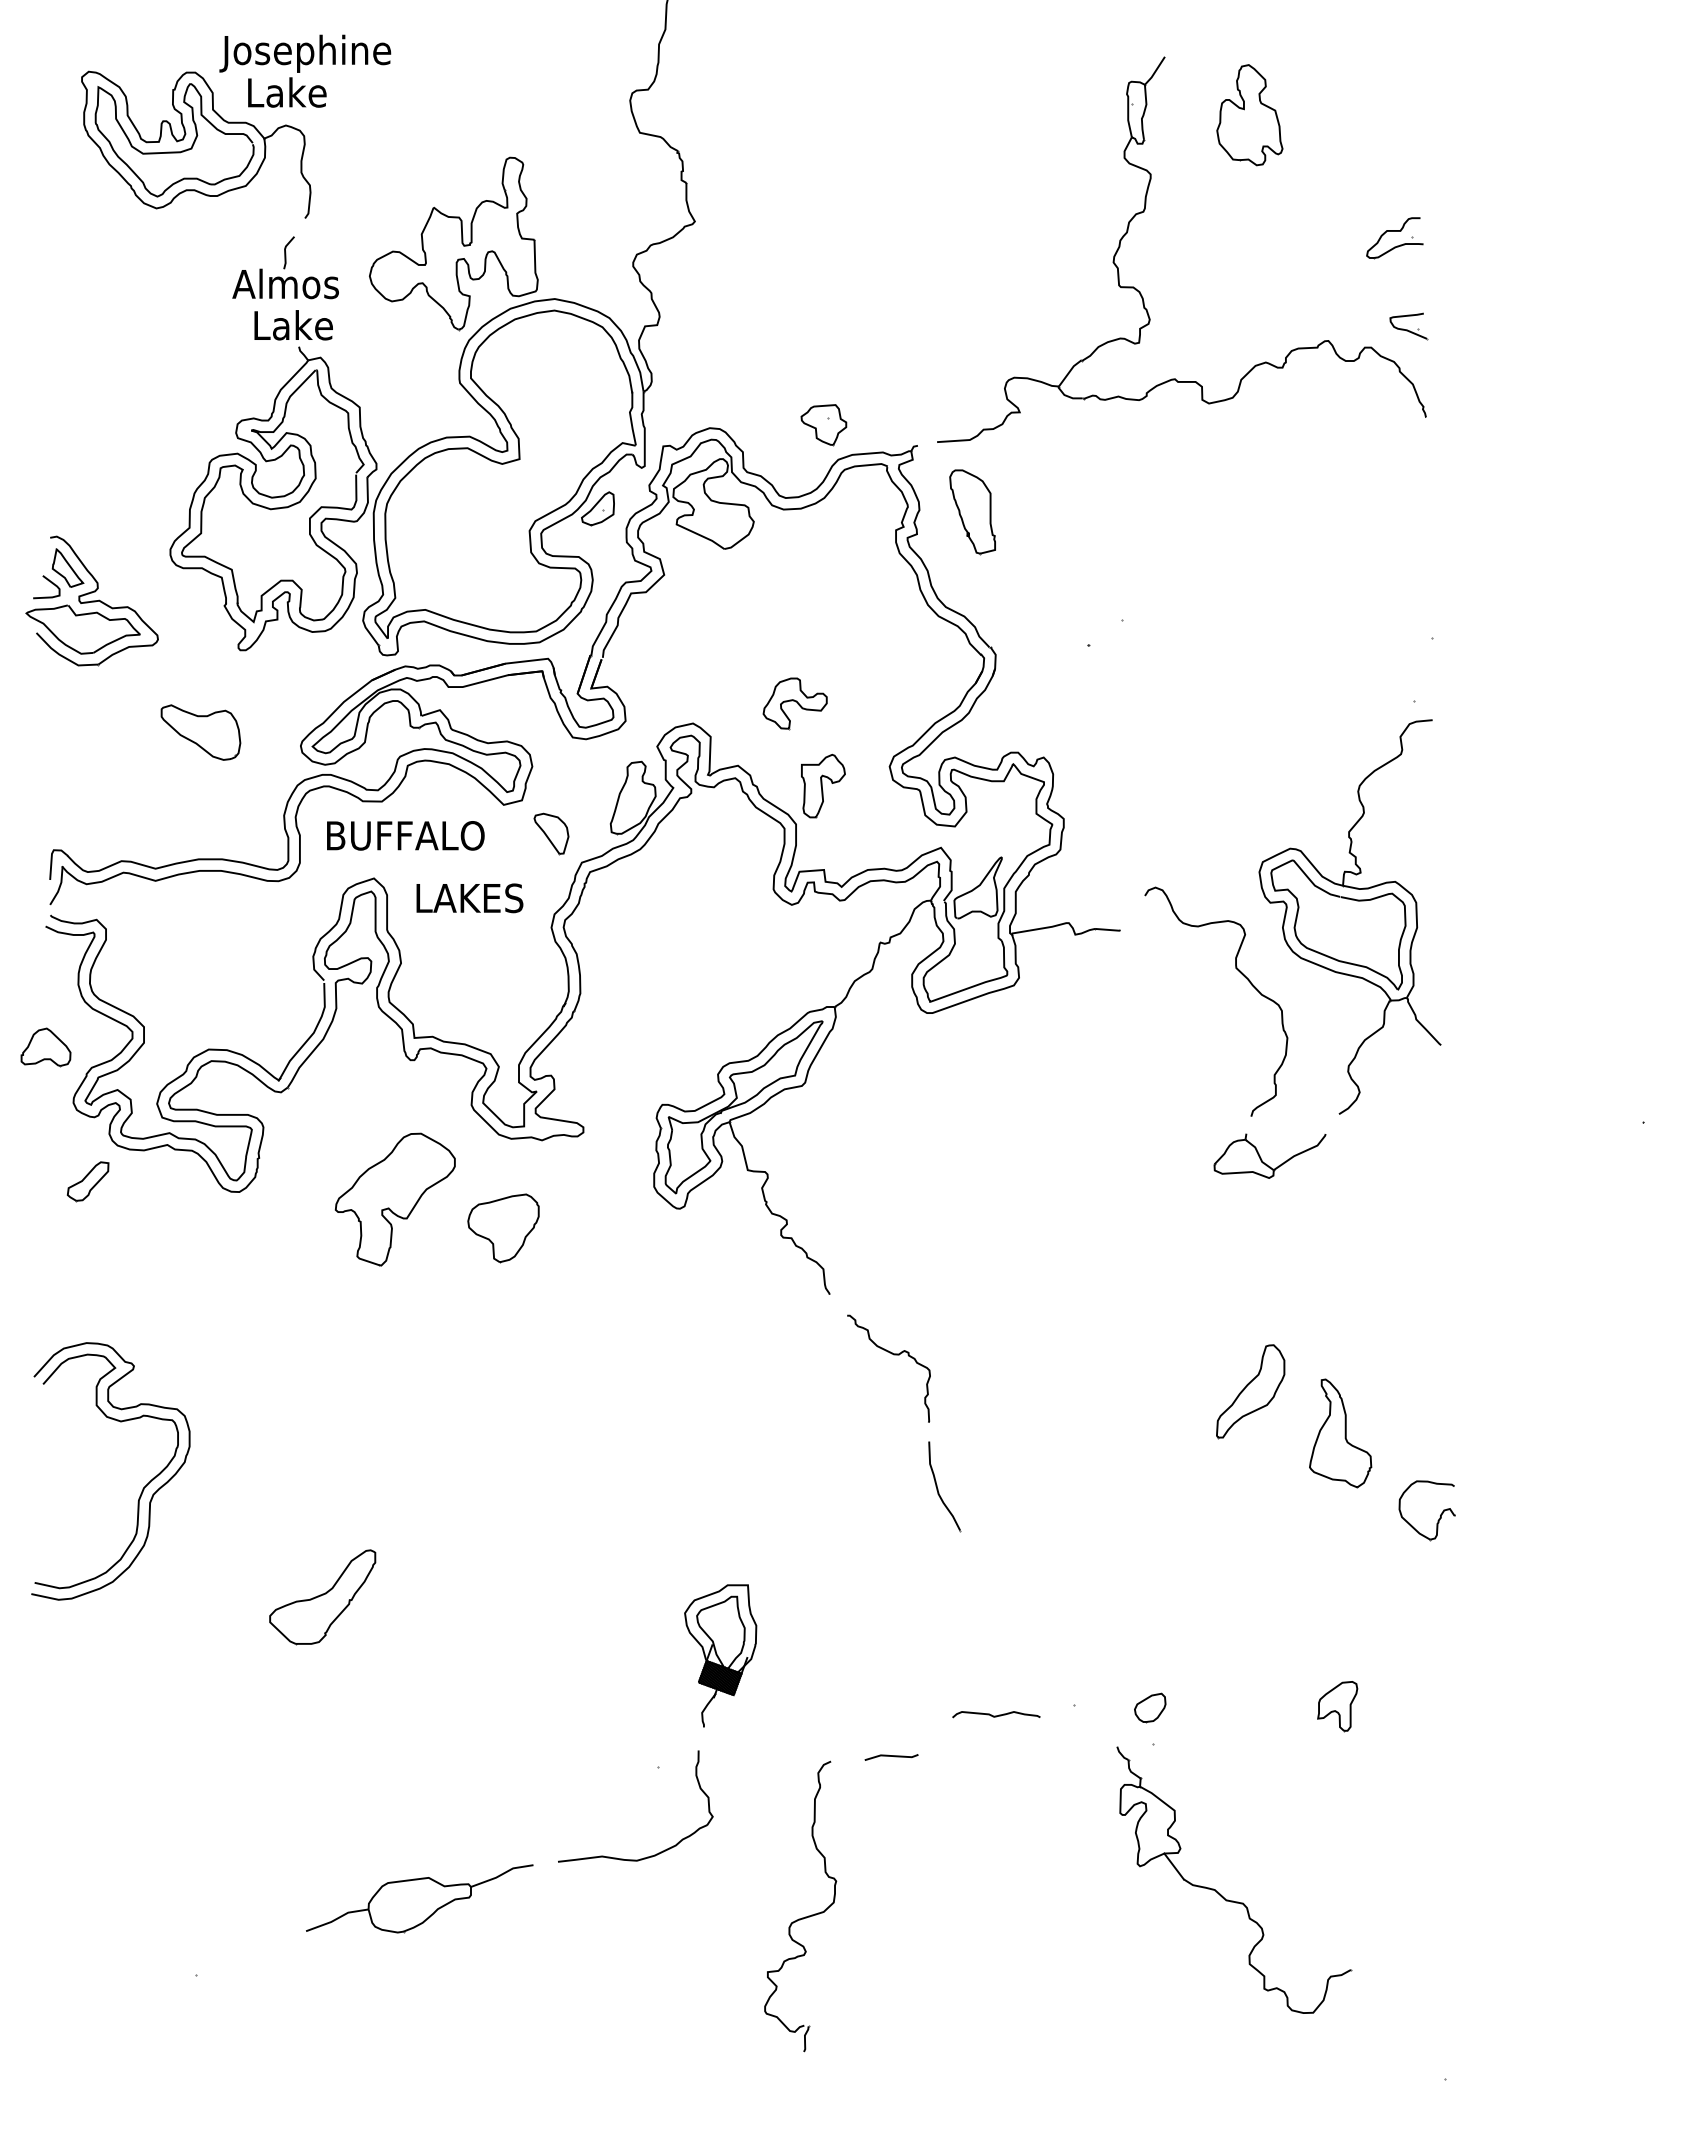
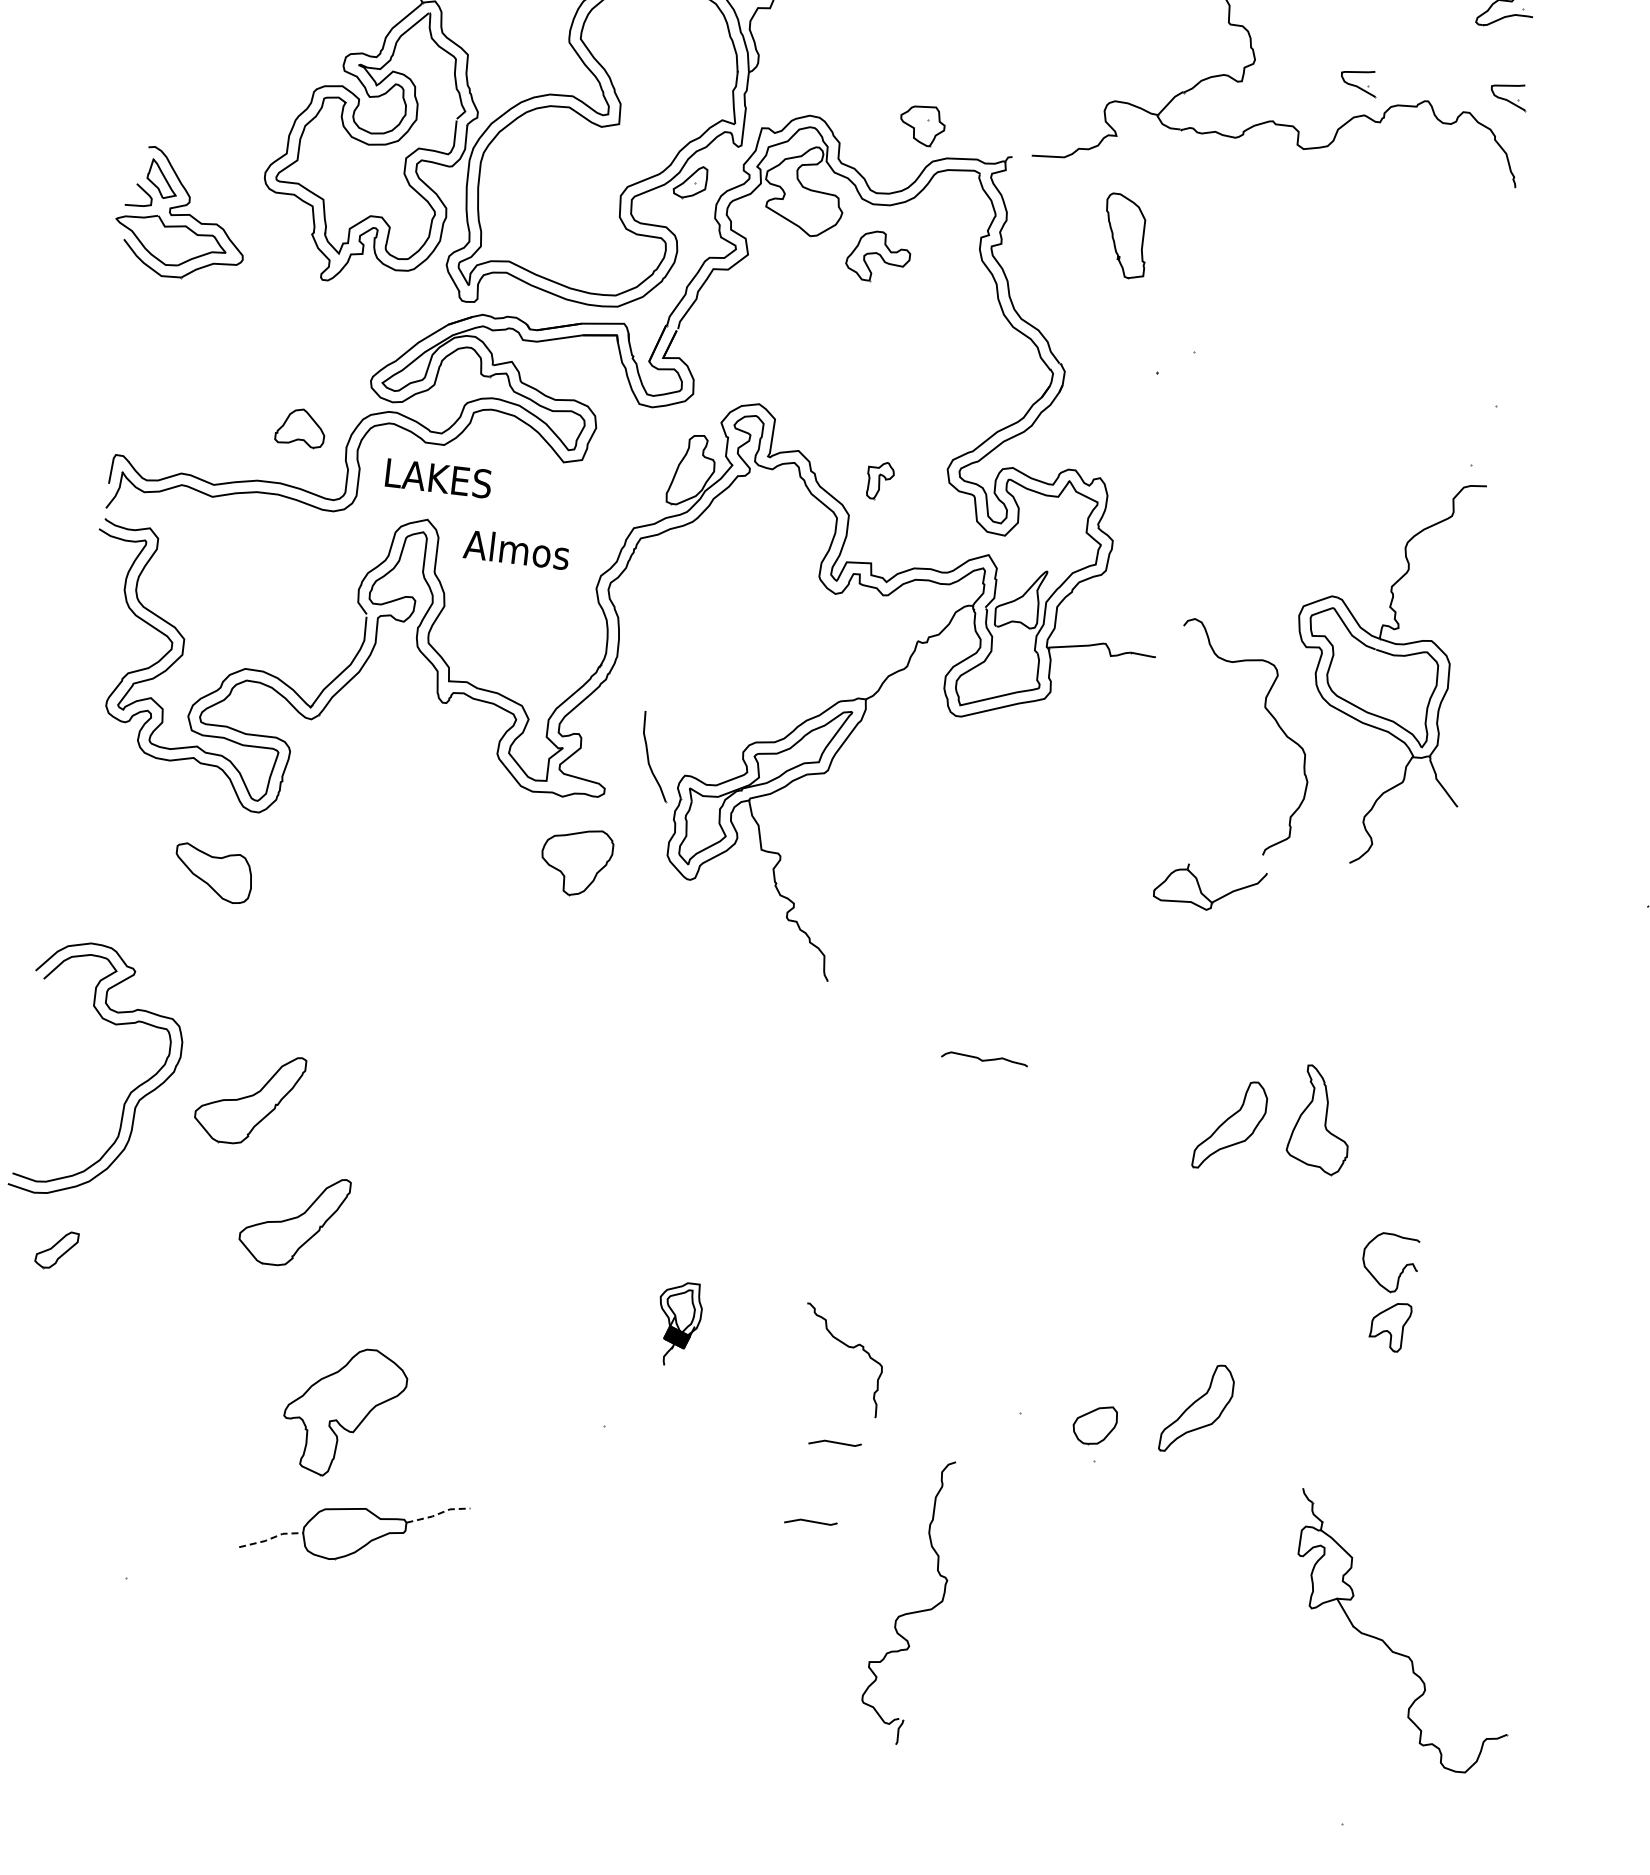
part: (1256, 330) -> (1358, 82), added
part: (972, 512) -> (1125, 236), moved
part: (794, 703) -> (877, 256), moved
part: (200, 732) -> (213, 873), moved
part: (823, 785) -> (880, 480), size x0.6
part: (551, 833) -> (607, 496), removed
text: (407, 835) -> (465, 481), BUFFALO -> LAKES
text: (468, 897) -> (518, 549), LAKES -> Almos
part: (45, 1047) -> (300, 428), moved
part: (1261, 1157) -> (1201, 888), moved
part: (88, 1181) -> (57, 1249), moved
part: (394, 1199) -> (343, 1412), moved
part: (503, 1228) -> (576, 862), moved
curve: (893, 1355) -> (848, 1347), moved
part: (1340, 1433) -> (1320, 1120), moved
part: (263, 1480) -> (249, 1099), added
part: (938, 1488) -> (649, 758), moved
part: (720, 1655) -> (678, 1323), size x0.6
part: (1250, 1679) -> (1197, 1408), added
part: (1337, 1706) -> (1390, 1326), moved
part: (1150, 1707) -> (1095, 1424), size x1.4
curve: (996, 1715) -> (984, 1059), moved
line: (876, 1838) -> (810, 1521), added
part: (650, 1855) -> (586, 1512), removed
line: (502, 1874) -> (438, 1514), solid -> dashed
part: (1220, 1893) -> (1387, 1644), moved
part: (805, 1916) -> (912, 1611), moved
line: (337, 1918) -> (271, 1538), solid -> dashed

